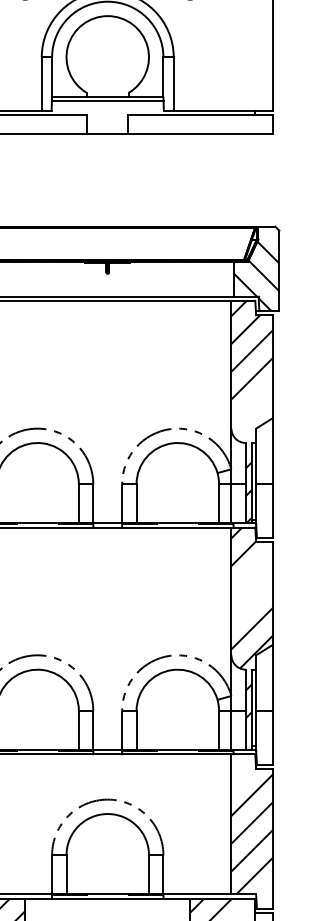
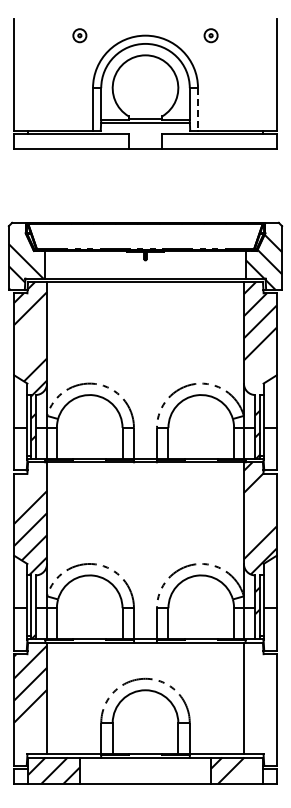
line: (173, 85) -> (197, 110), solid -> dashed
hatch: (250, 834) -> (259, 706), removed

